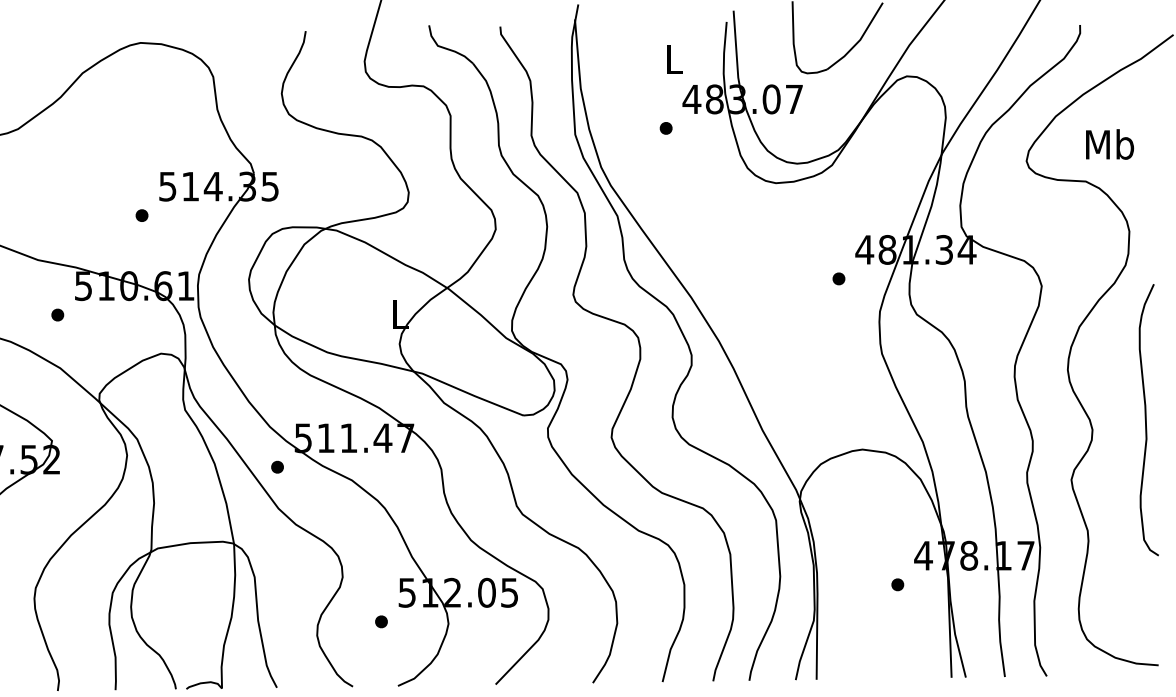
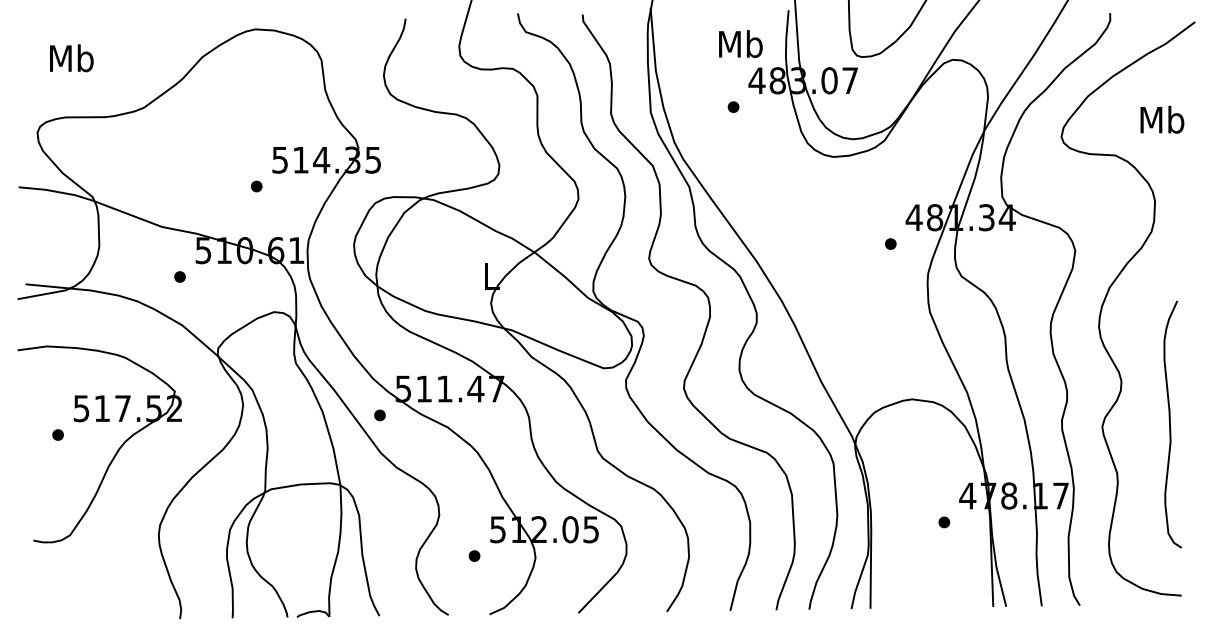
text: (673, 58) -> (740, 43), L -> Mb
text: (1110, 144) -> (1162, 119), moved
curve: (1146, 420) -> (1170, 424), moved

